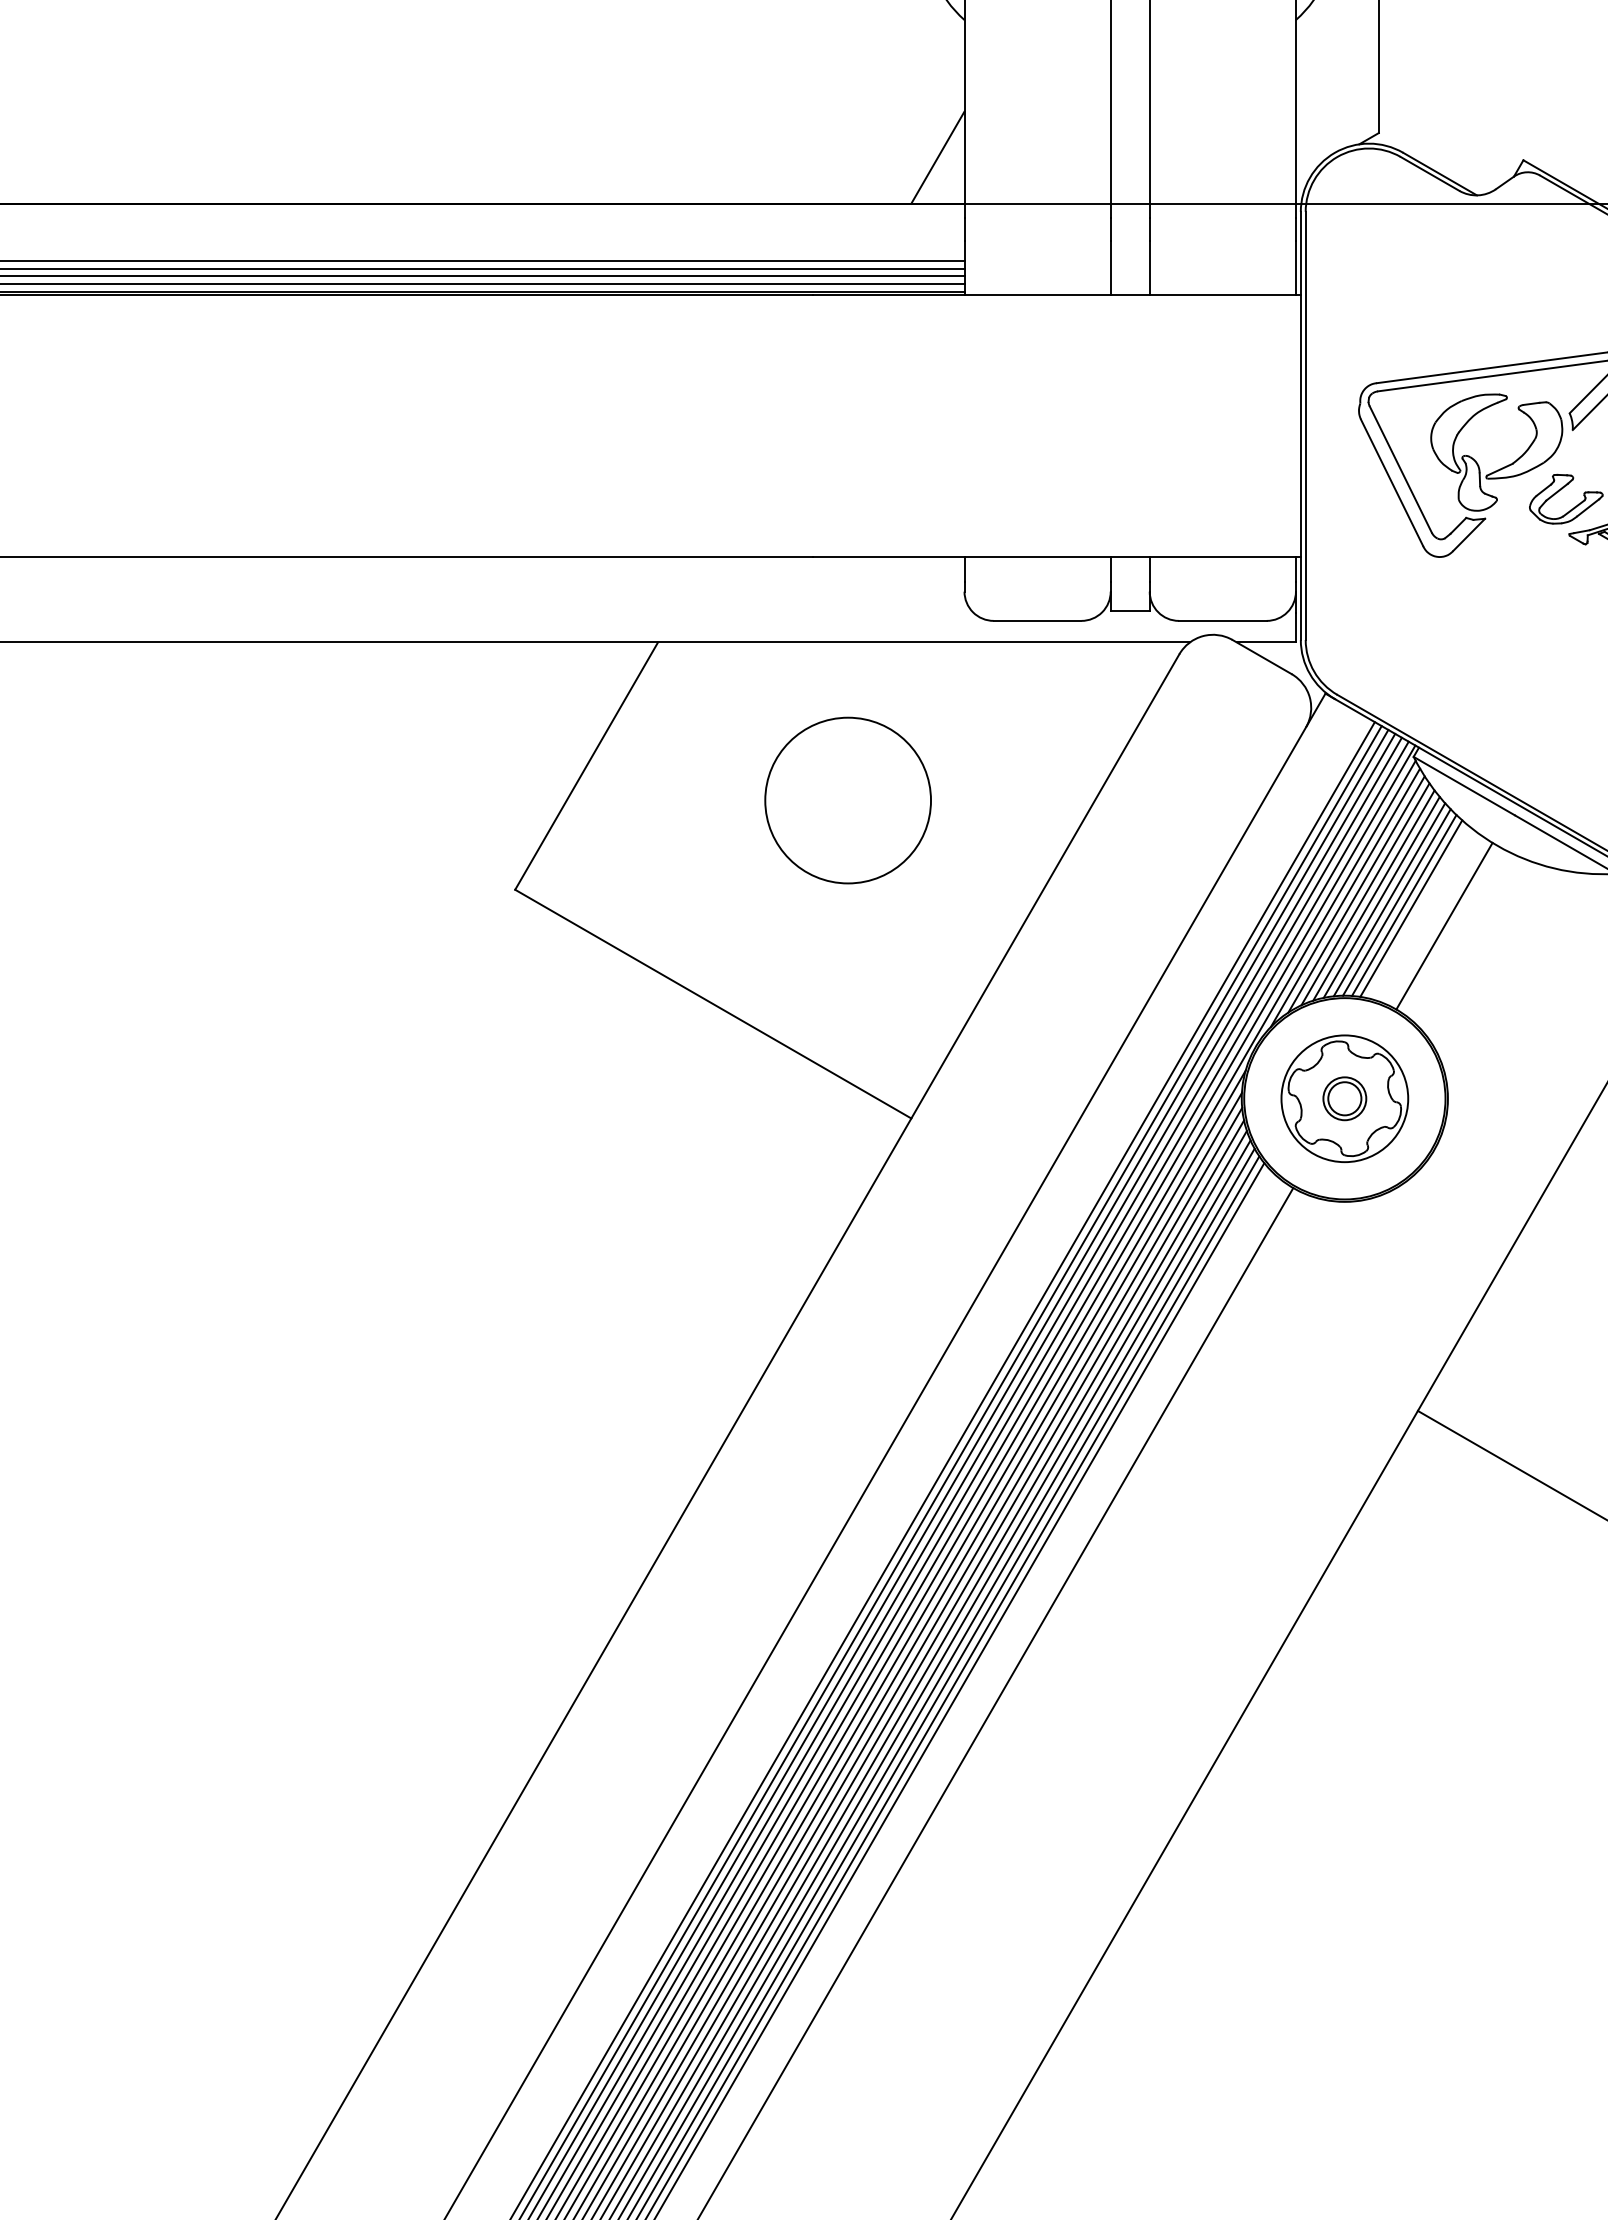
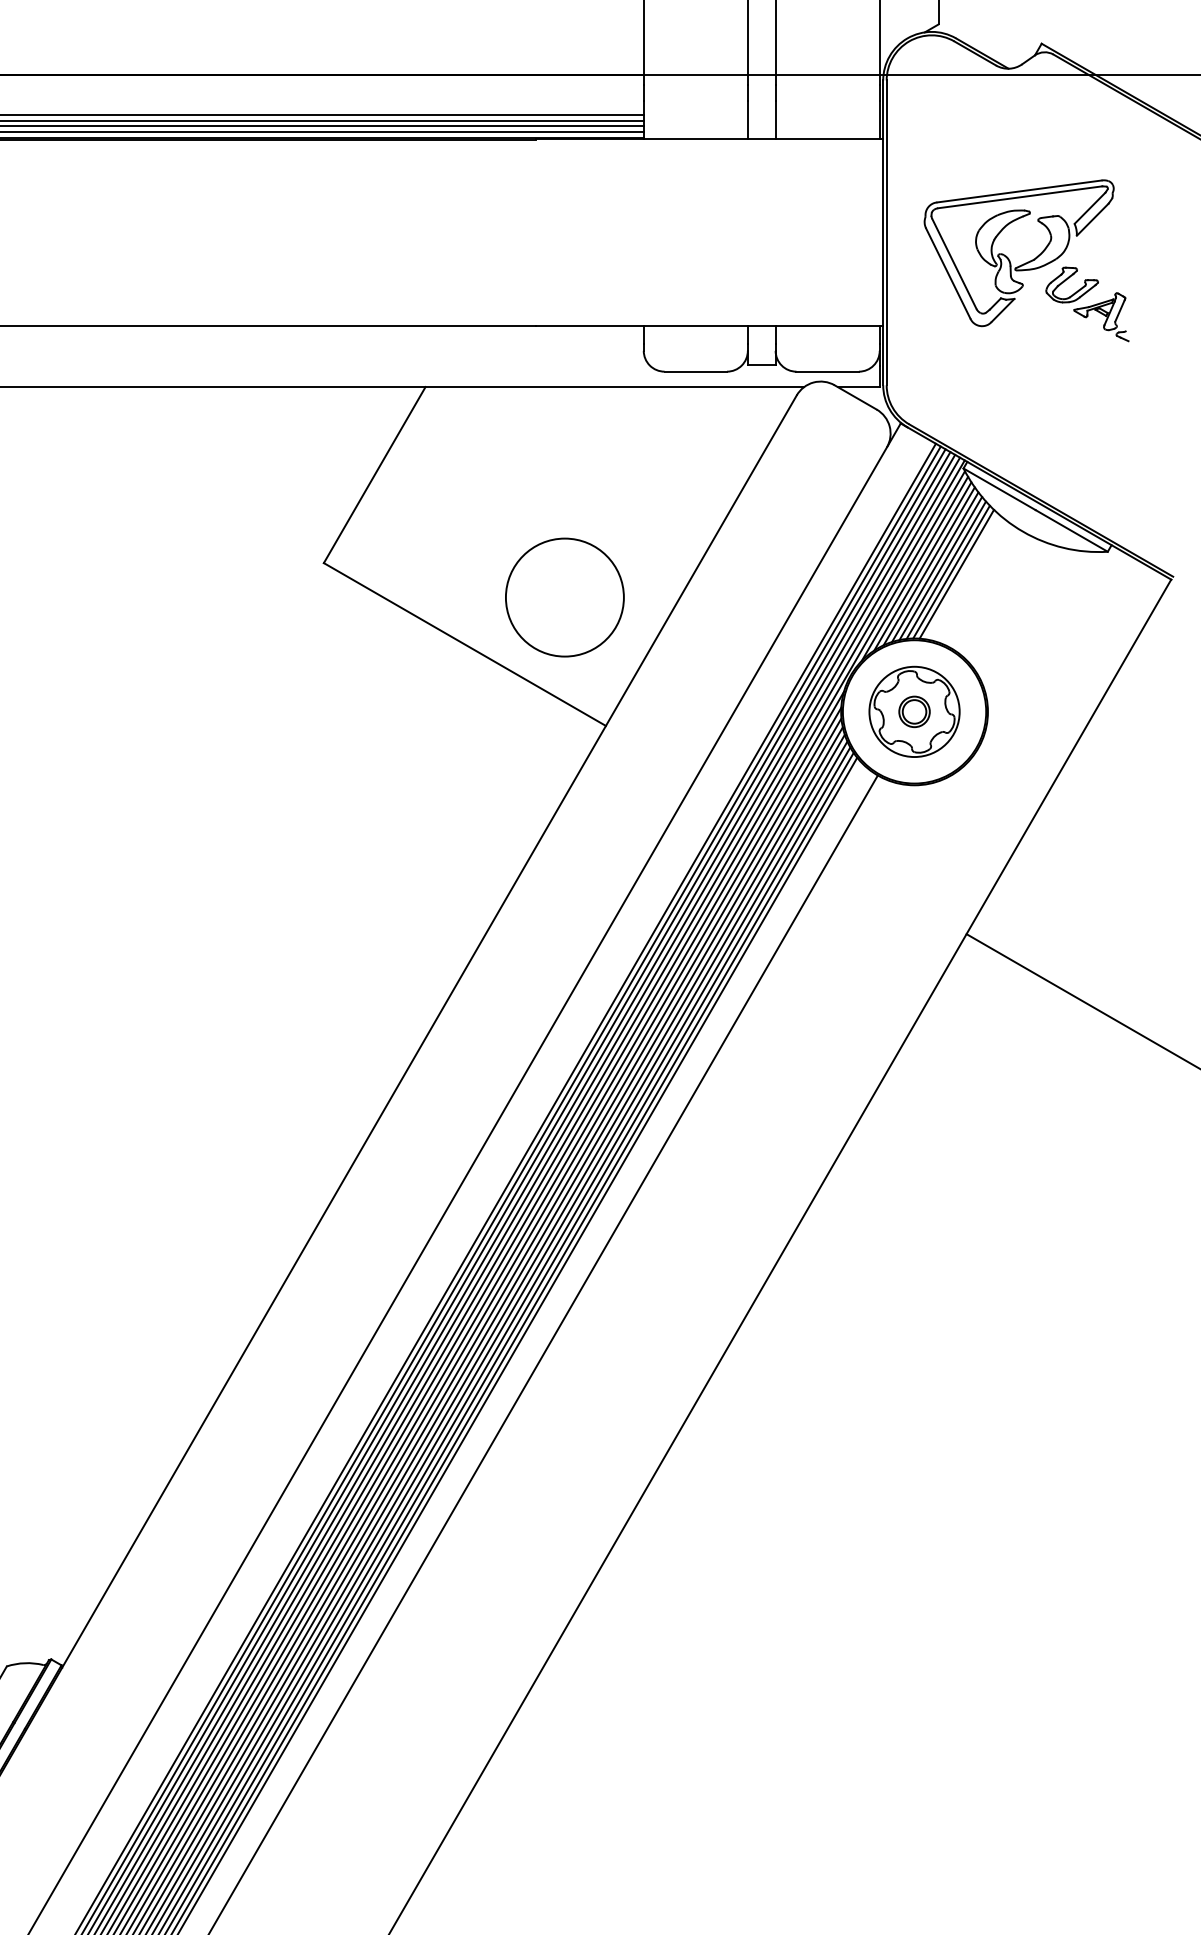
line: (937, 157) -> (624, 41), removed
circle: (847, 800) -> (564, 597), moved
line: (1410, 908) -> (961, 576), removed
line: (1444, 925) -> (985, 588), removed

